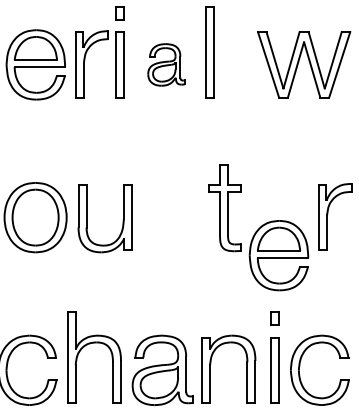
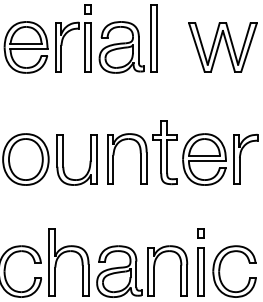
part: (166, 64) -> (121, 47), size x1.67
part: (155, 216) -> (113, 158), added
part: (278, 255) -> (204, 159), moved

